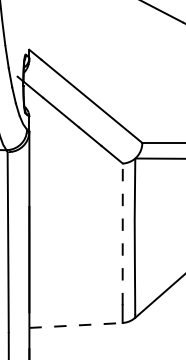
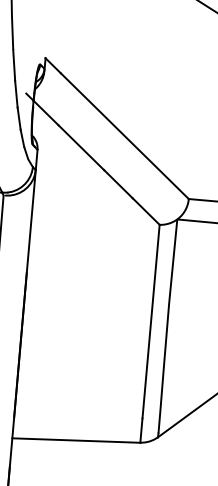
line: (122, 234) -> (150, 321), dashed -> solid
line: (76, 325) -> (77, 440), dashed -> solid

